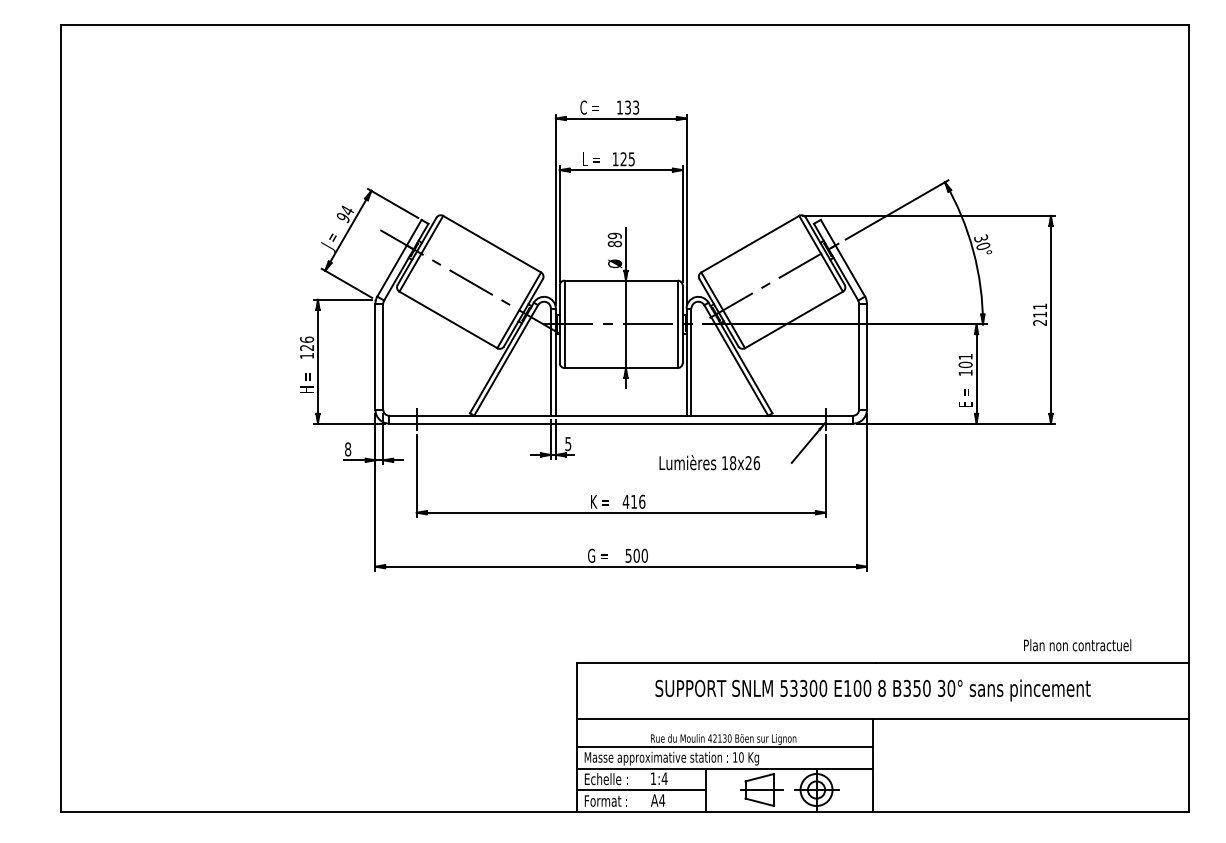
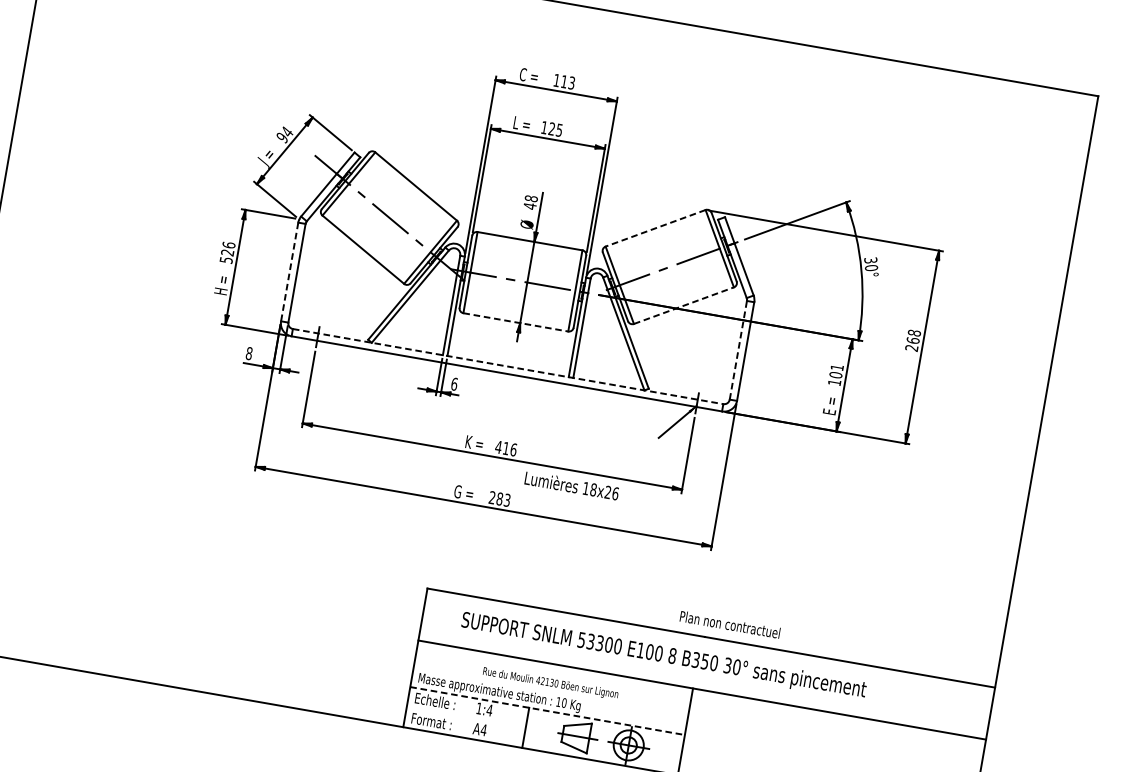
text: (627, 107) -> (563, 81), 133 -> 113
text: (614, 239) -> (530, 201), 89 -> 48
line: (750, 244) -> (655, 228), solid -> dashed
text: (1040, 310) -> (914, 336), 211 -> 268
line: (794, 319) -> (684, 305), solid -> dashed
text: (307, 355) -> (226, 259), 126 -> 526
line: (859, 356) -> (738, 350), solid -> dashed
line: (375, 357) -> (289, 272), solid -> dashed
line: (621, 368) -> (516, 322), solid -> dashed
line: (621, 415) -> (508, 366), solid -> dashed
text: (568, 444) -> (454, 384), 5 -> 6
text: (709, 462) -> (571, 485), moved
text: (636, 555) -> (499, 498), 500 -> 283
text: (1077, 645) -> (730, 624), moved
text: (872, 690) -> (663, 656), moved
line: (725, 747) -> (551, 691), removed
line: (725, 768) -> (547, 710), solid -> dashed
line: (641, 790) -> (466, 717), removed

